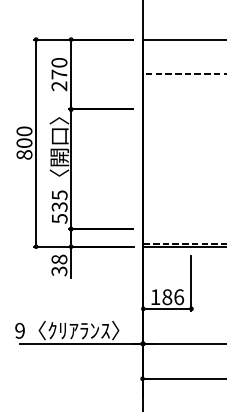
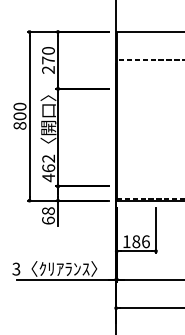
text: (59, 207) -> (48, 168), 535 -> 462
text: (59, 271) -> (48, 220), 38 -> 68
text: (19, 330) -> (15, 268), 9 -> 3

